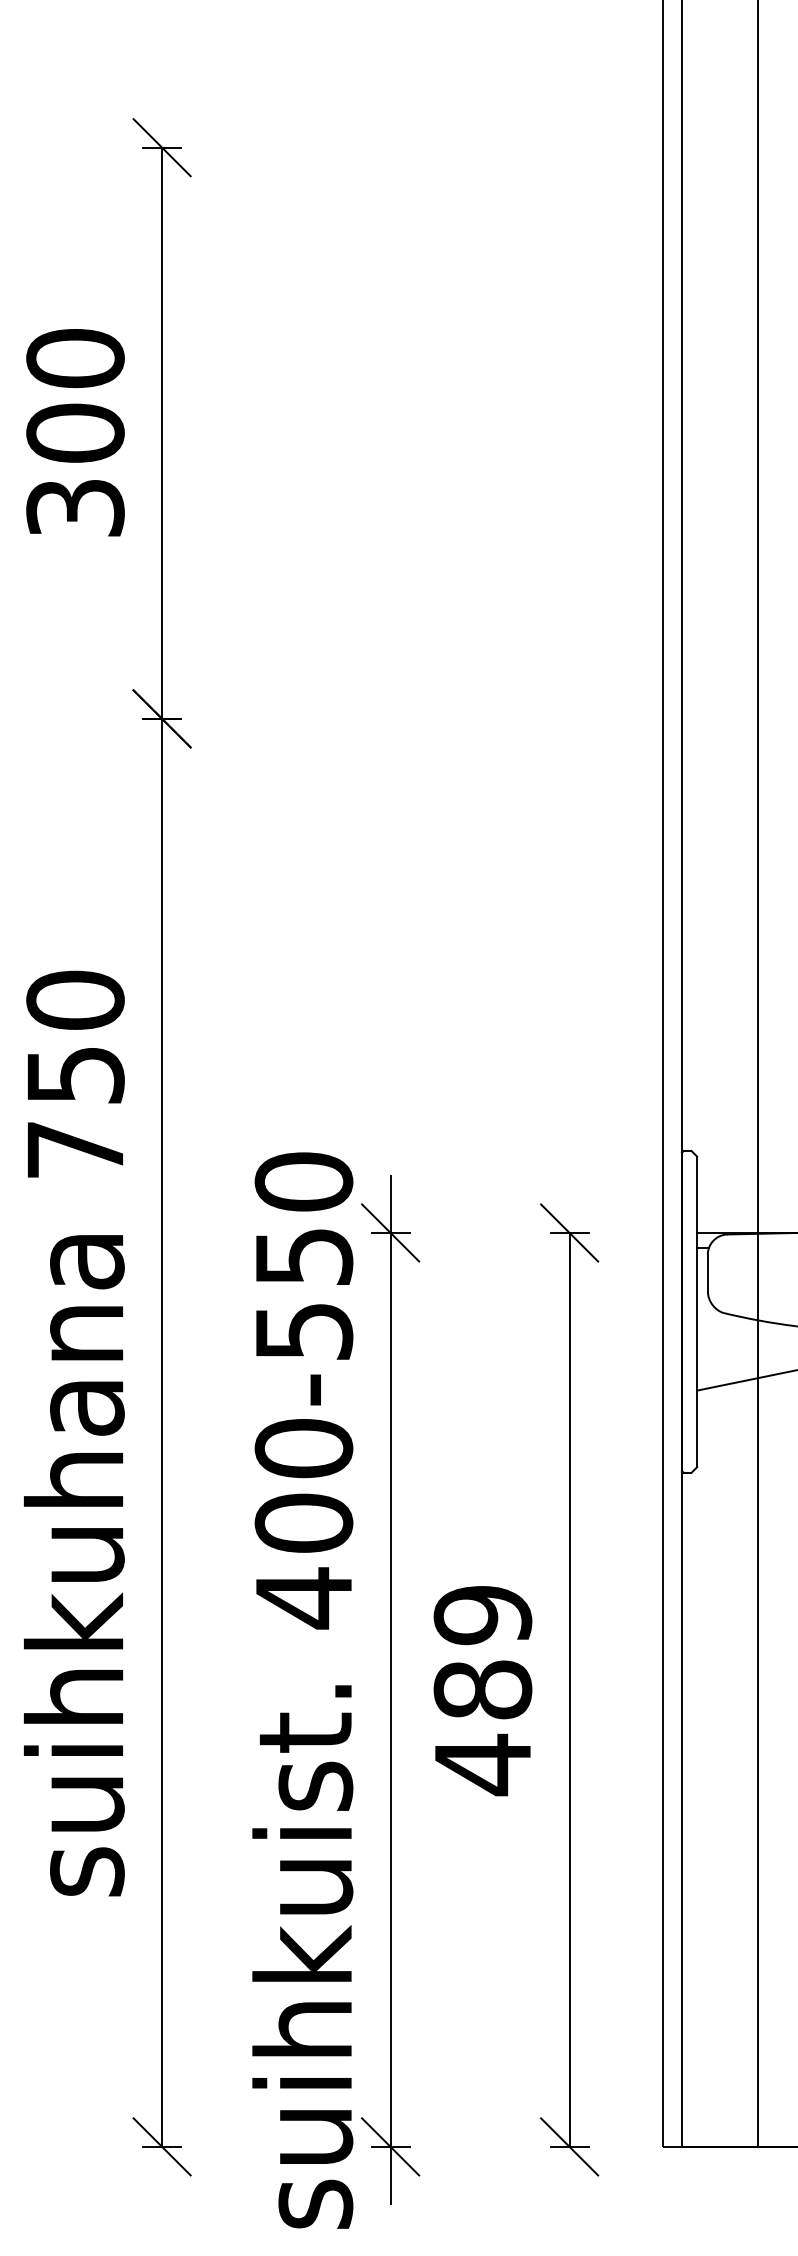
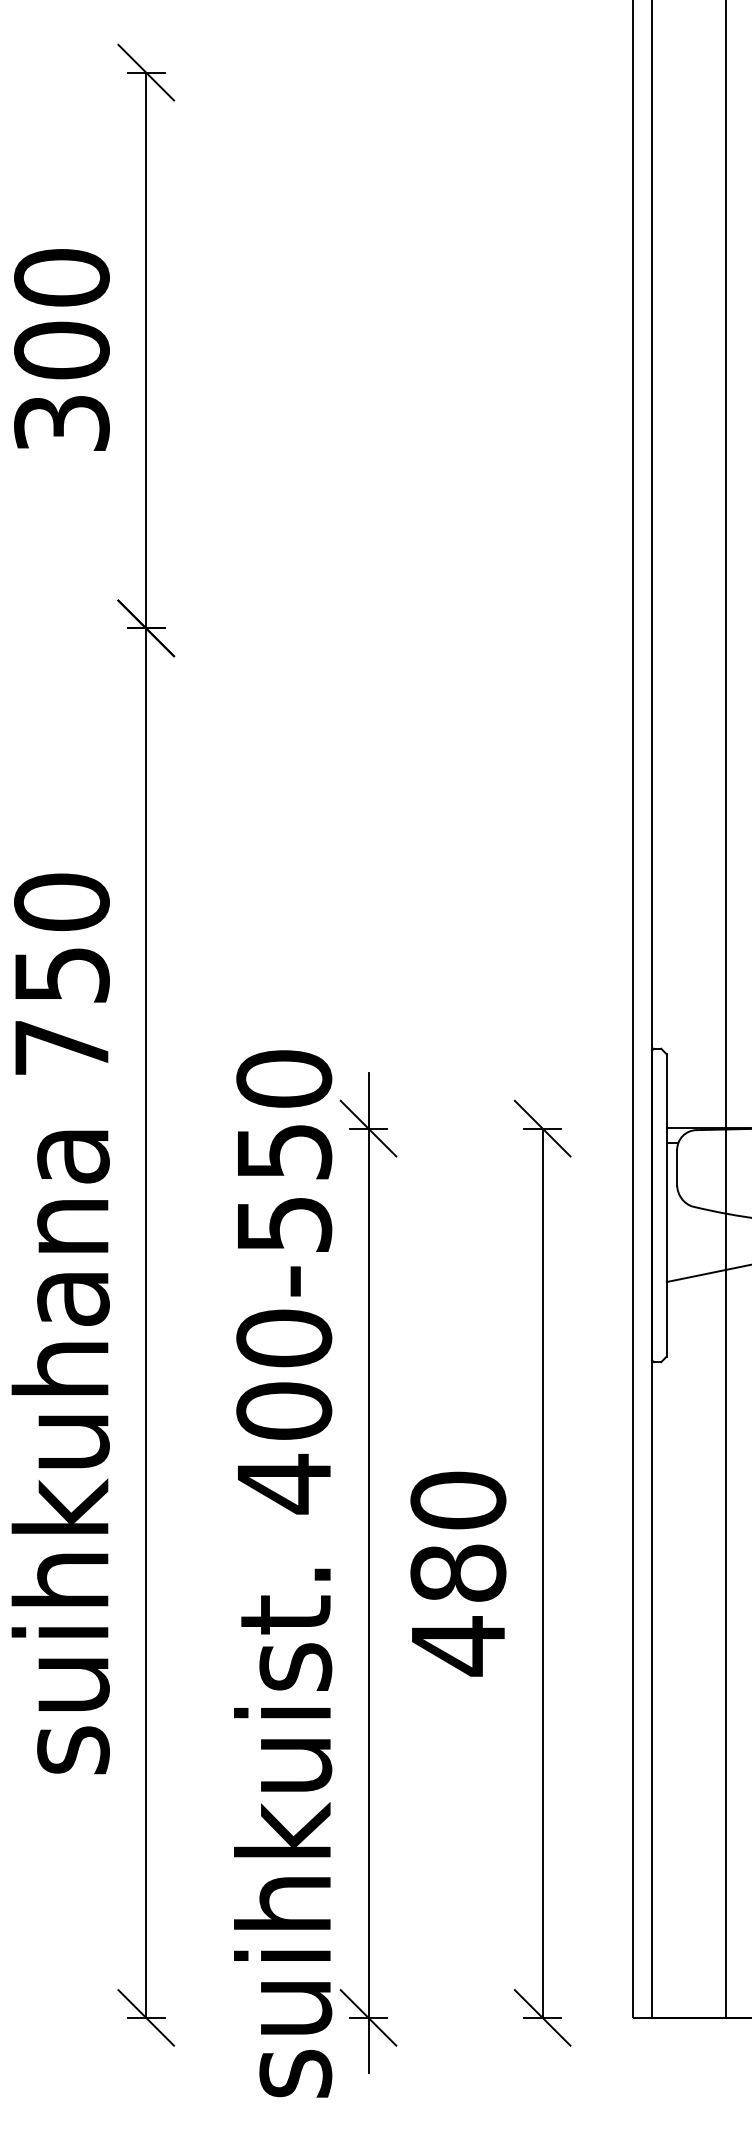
text: (482, 1615) -> (457, 1500), 489 -> 480

